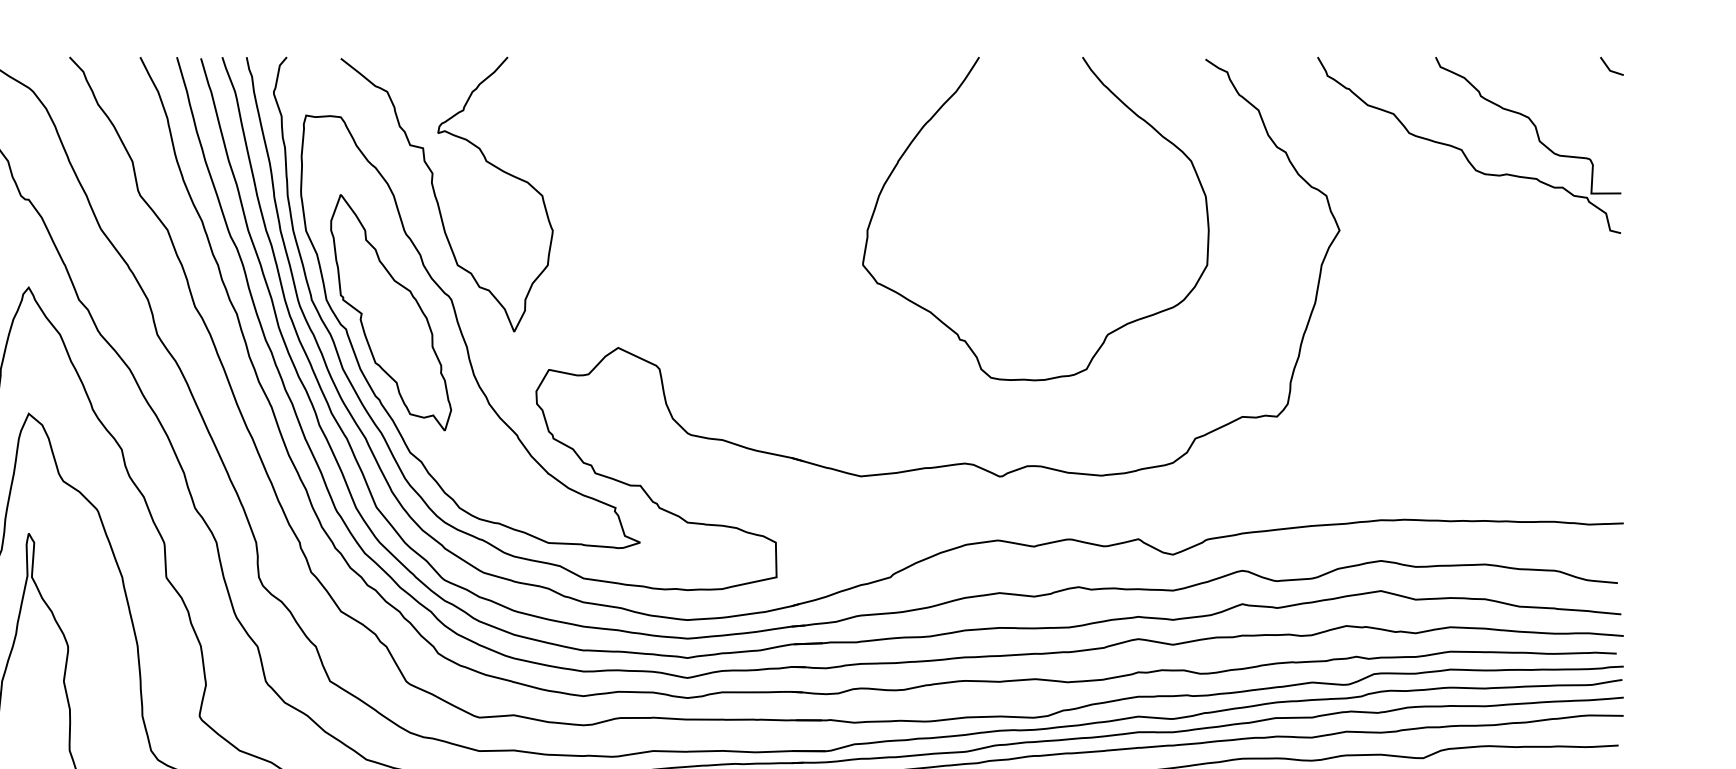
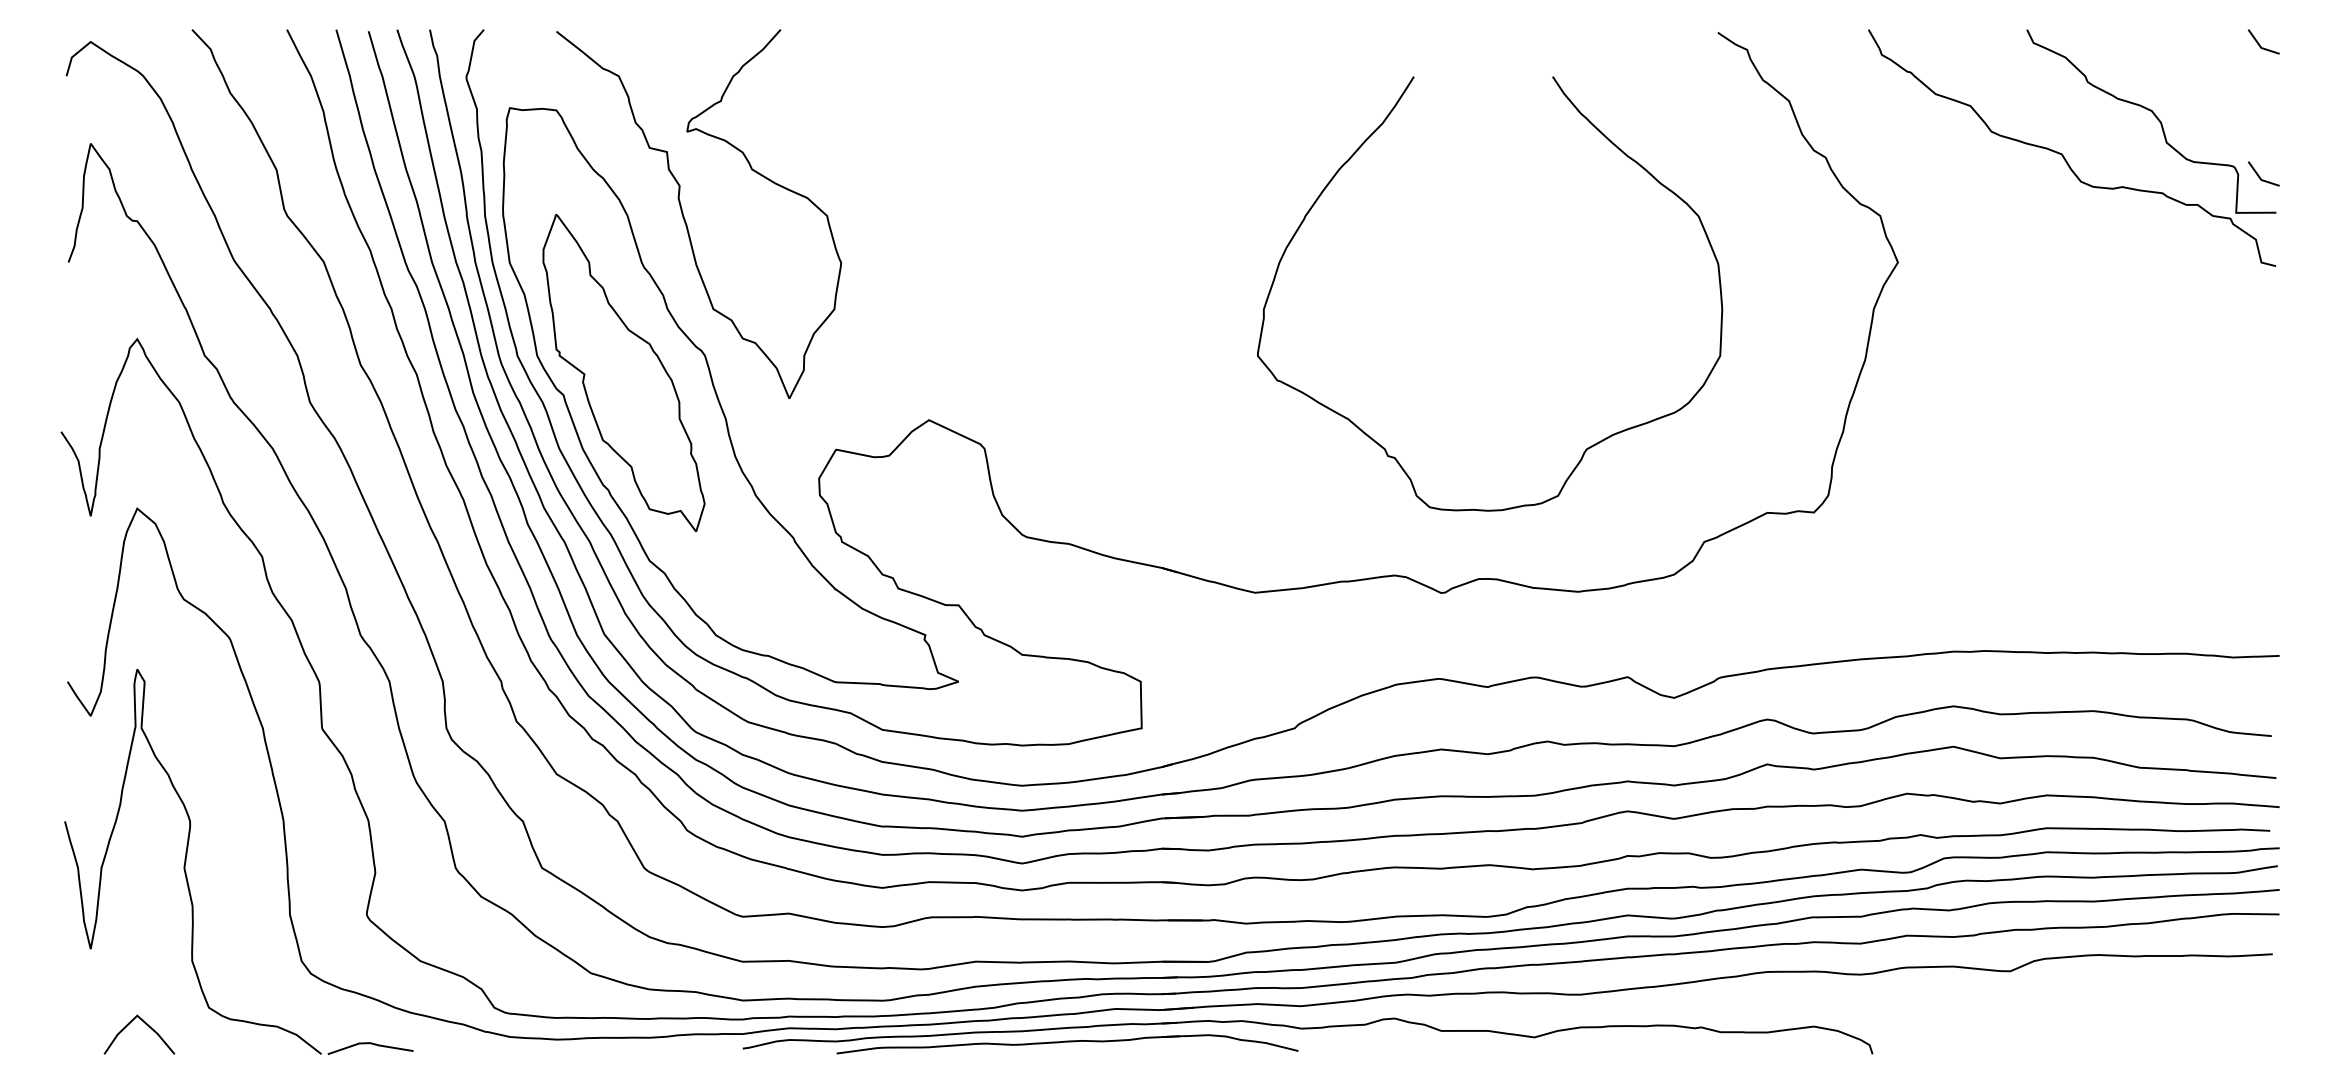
line: (1609, 166) -> (2260, 176), added
curve: (1108, 333) -> (1587, 447), moved

